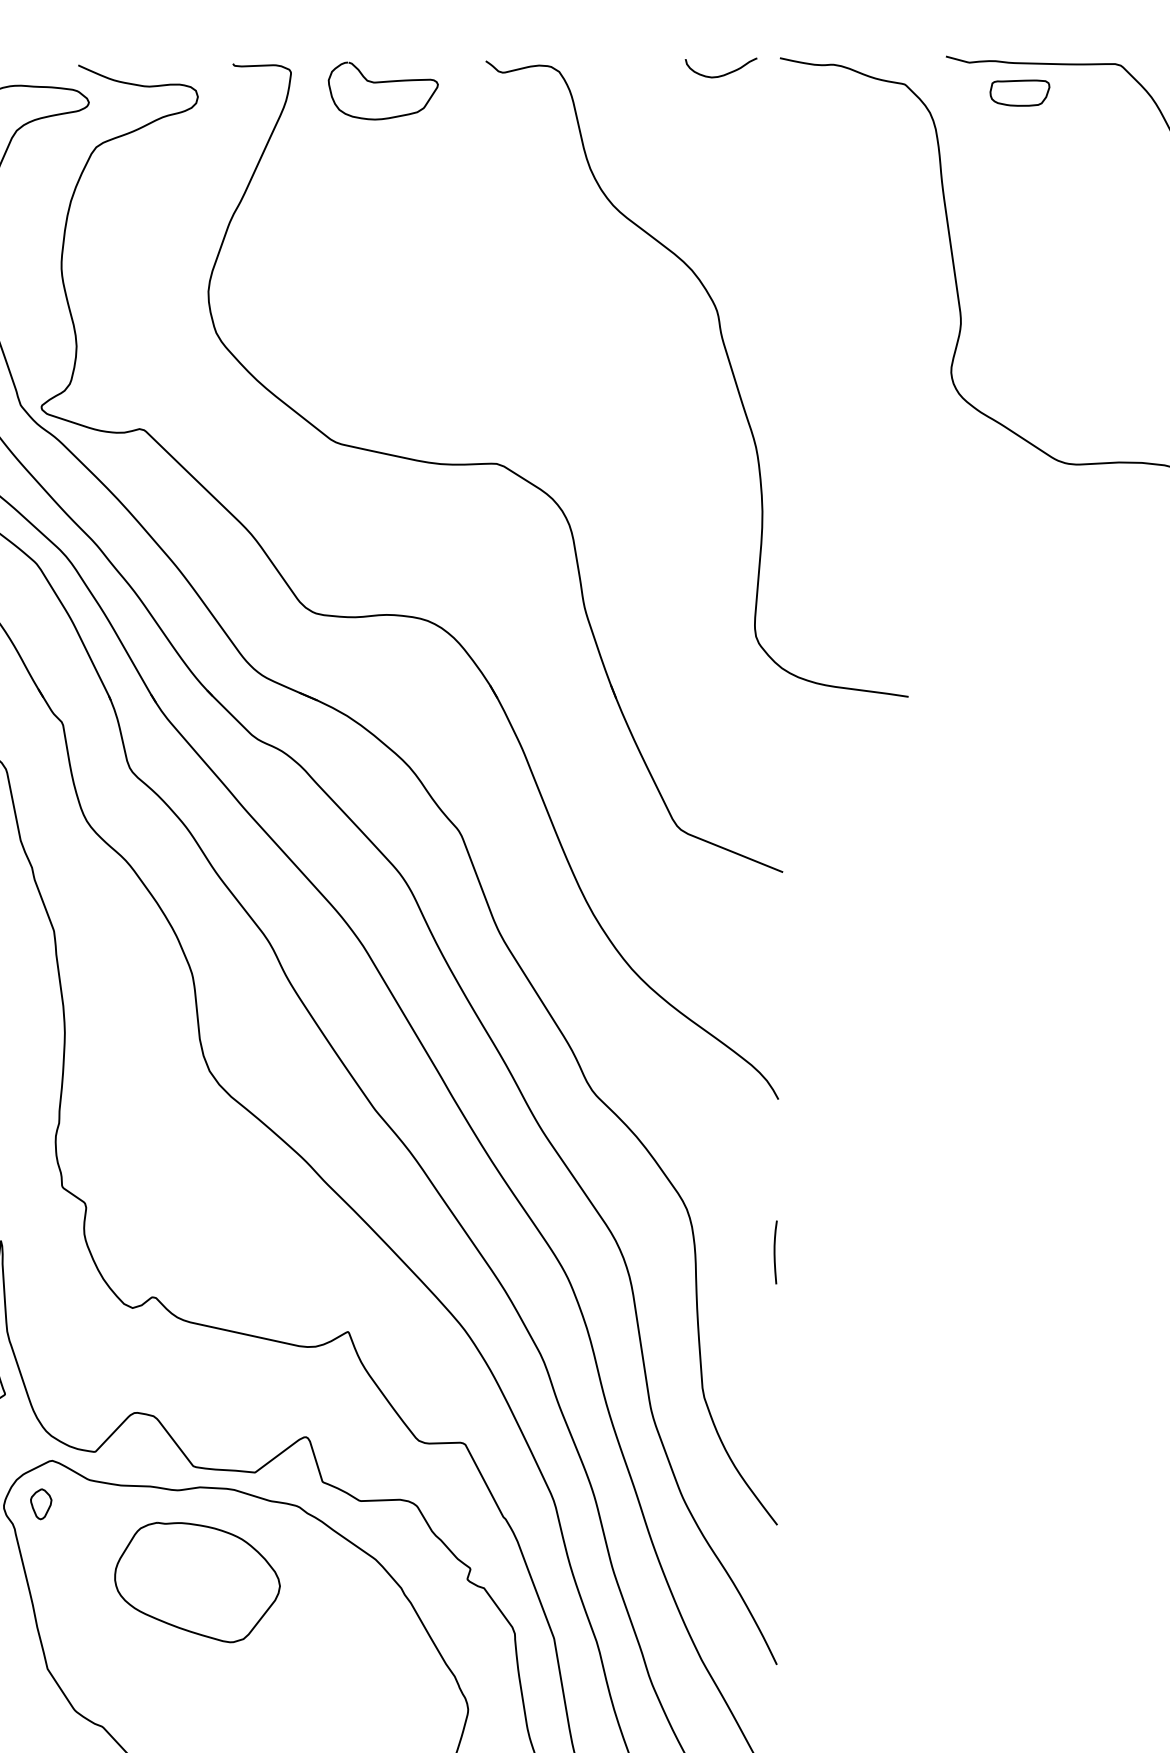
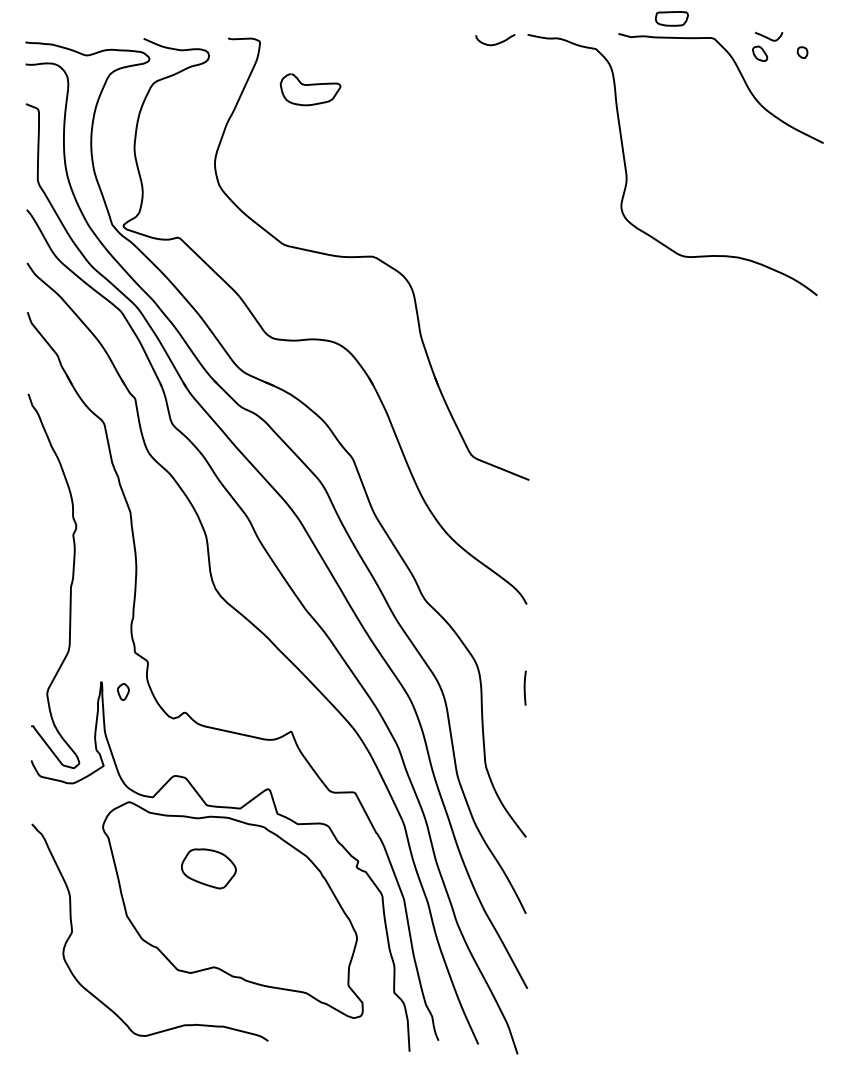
curve: (383, 83) -> (310, 85), moved
part: (1019, 92) -> (671, 18), moved
curve: (728, 366) -> (499, 203), removed
part: (41, 1503) -> (123, 691), moved
part: (196, 1582) -> (208, 868), size x0.6

